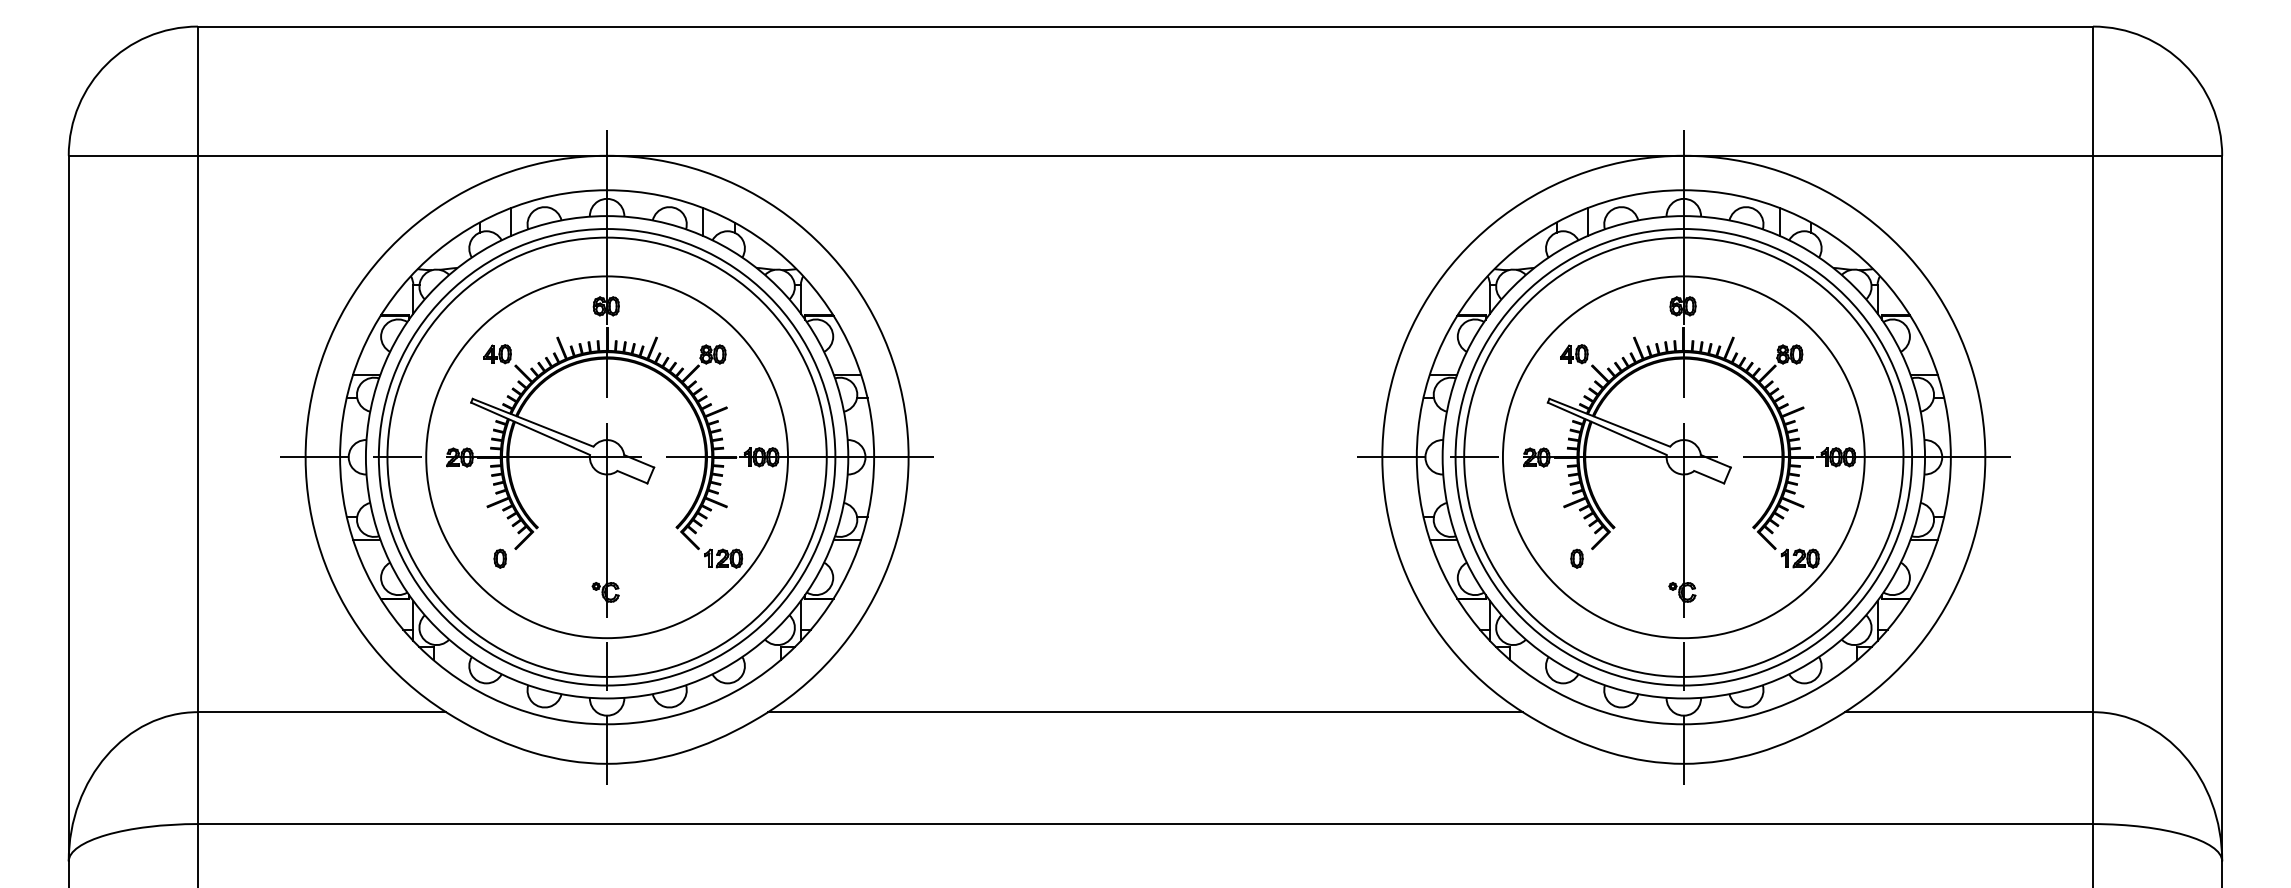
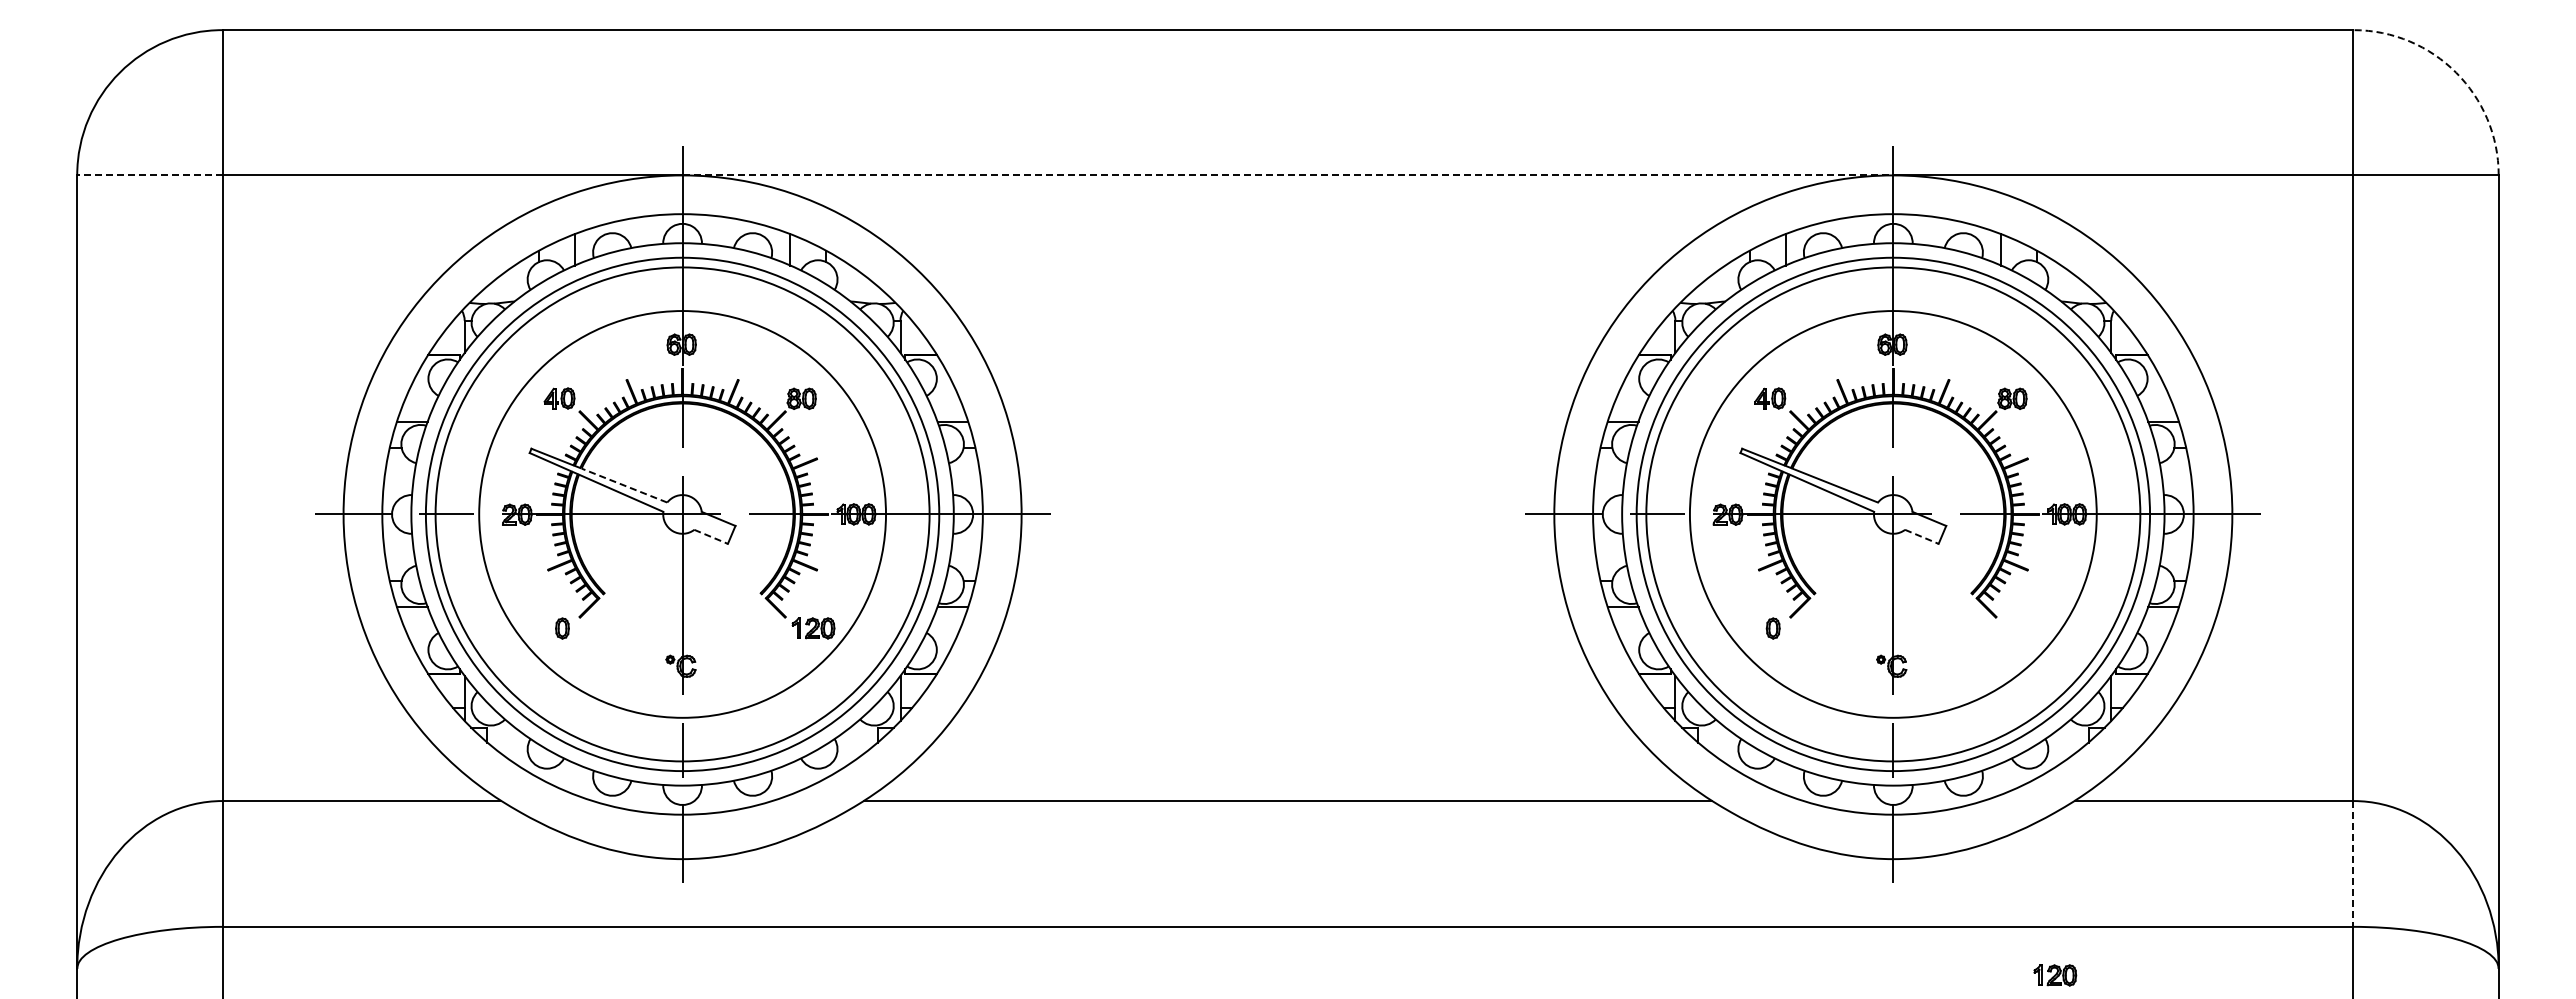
arc: (2184, 64) -> (2456, 72), solid -> dashed
line: (133, 155) -> (149, 175), solid -> dashed
line: (1145, 155) -> (1288, 175), solid -> dashed
line: (554, 431) -> (623, 485), solid -> dashed
line: (632, 477) -> (711, 537), solid -> dashed
line: (1709, 477) -> (1922, 537), solid -> dashed
part: (1800, 558) -> (2055, 975), moved
line: (2093, 767) -> (2353, 863), solid -> dashed

